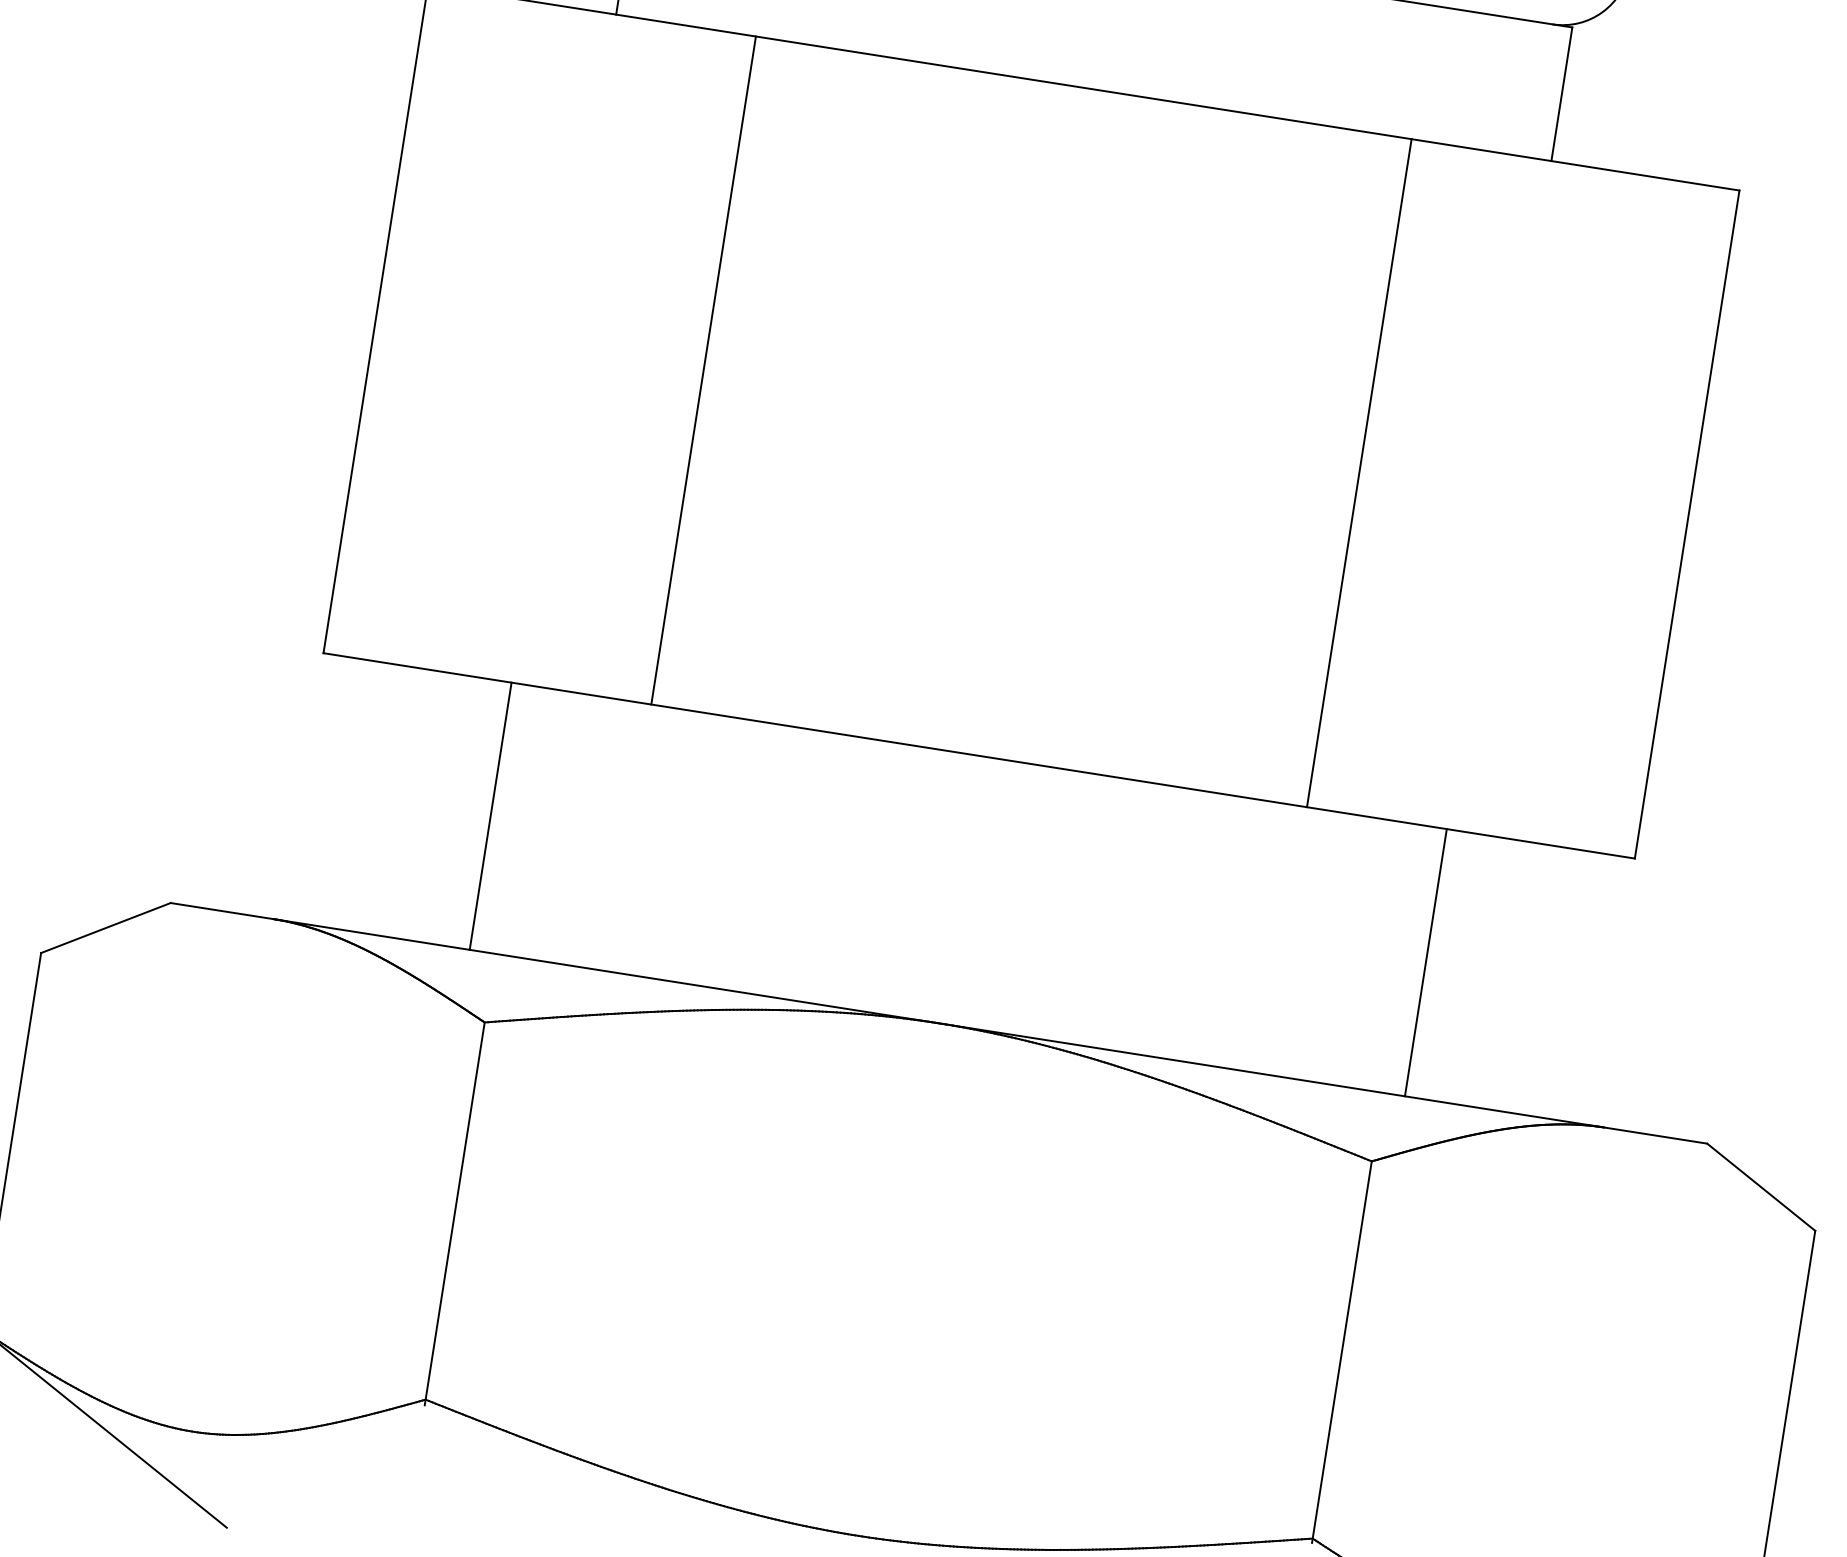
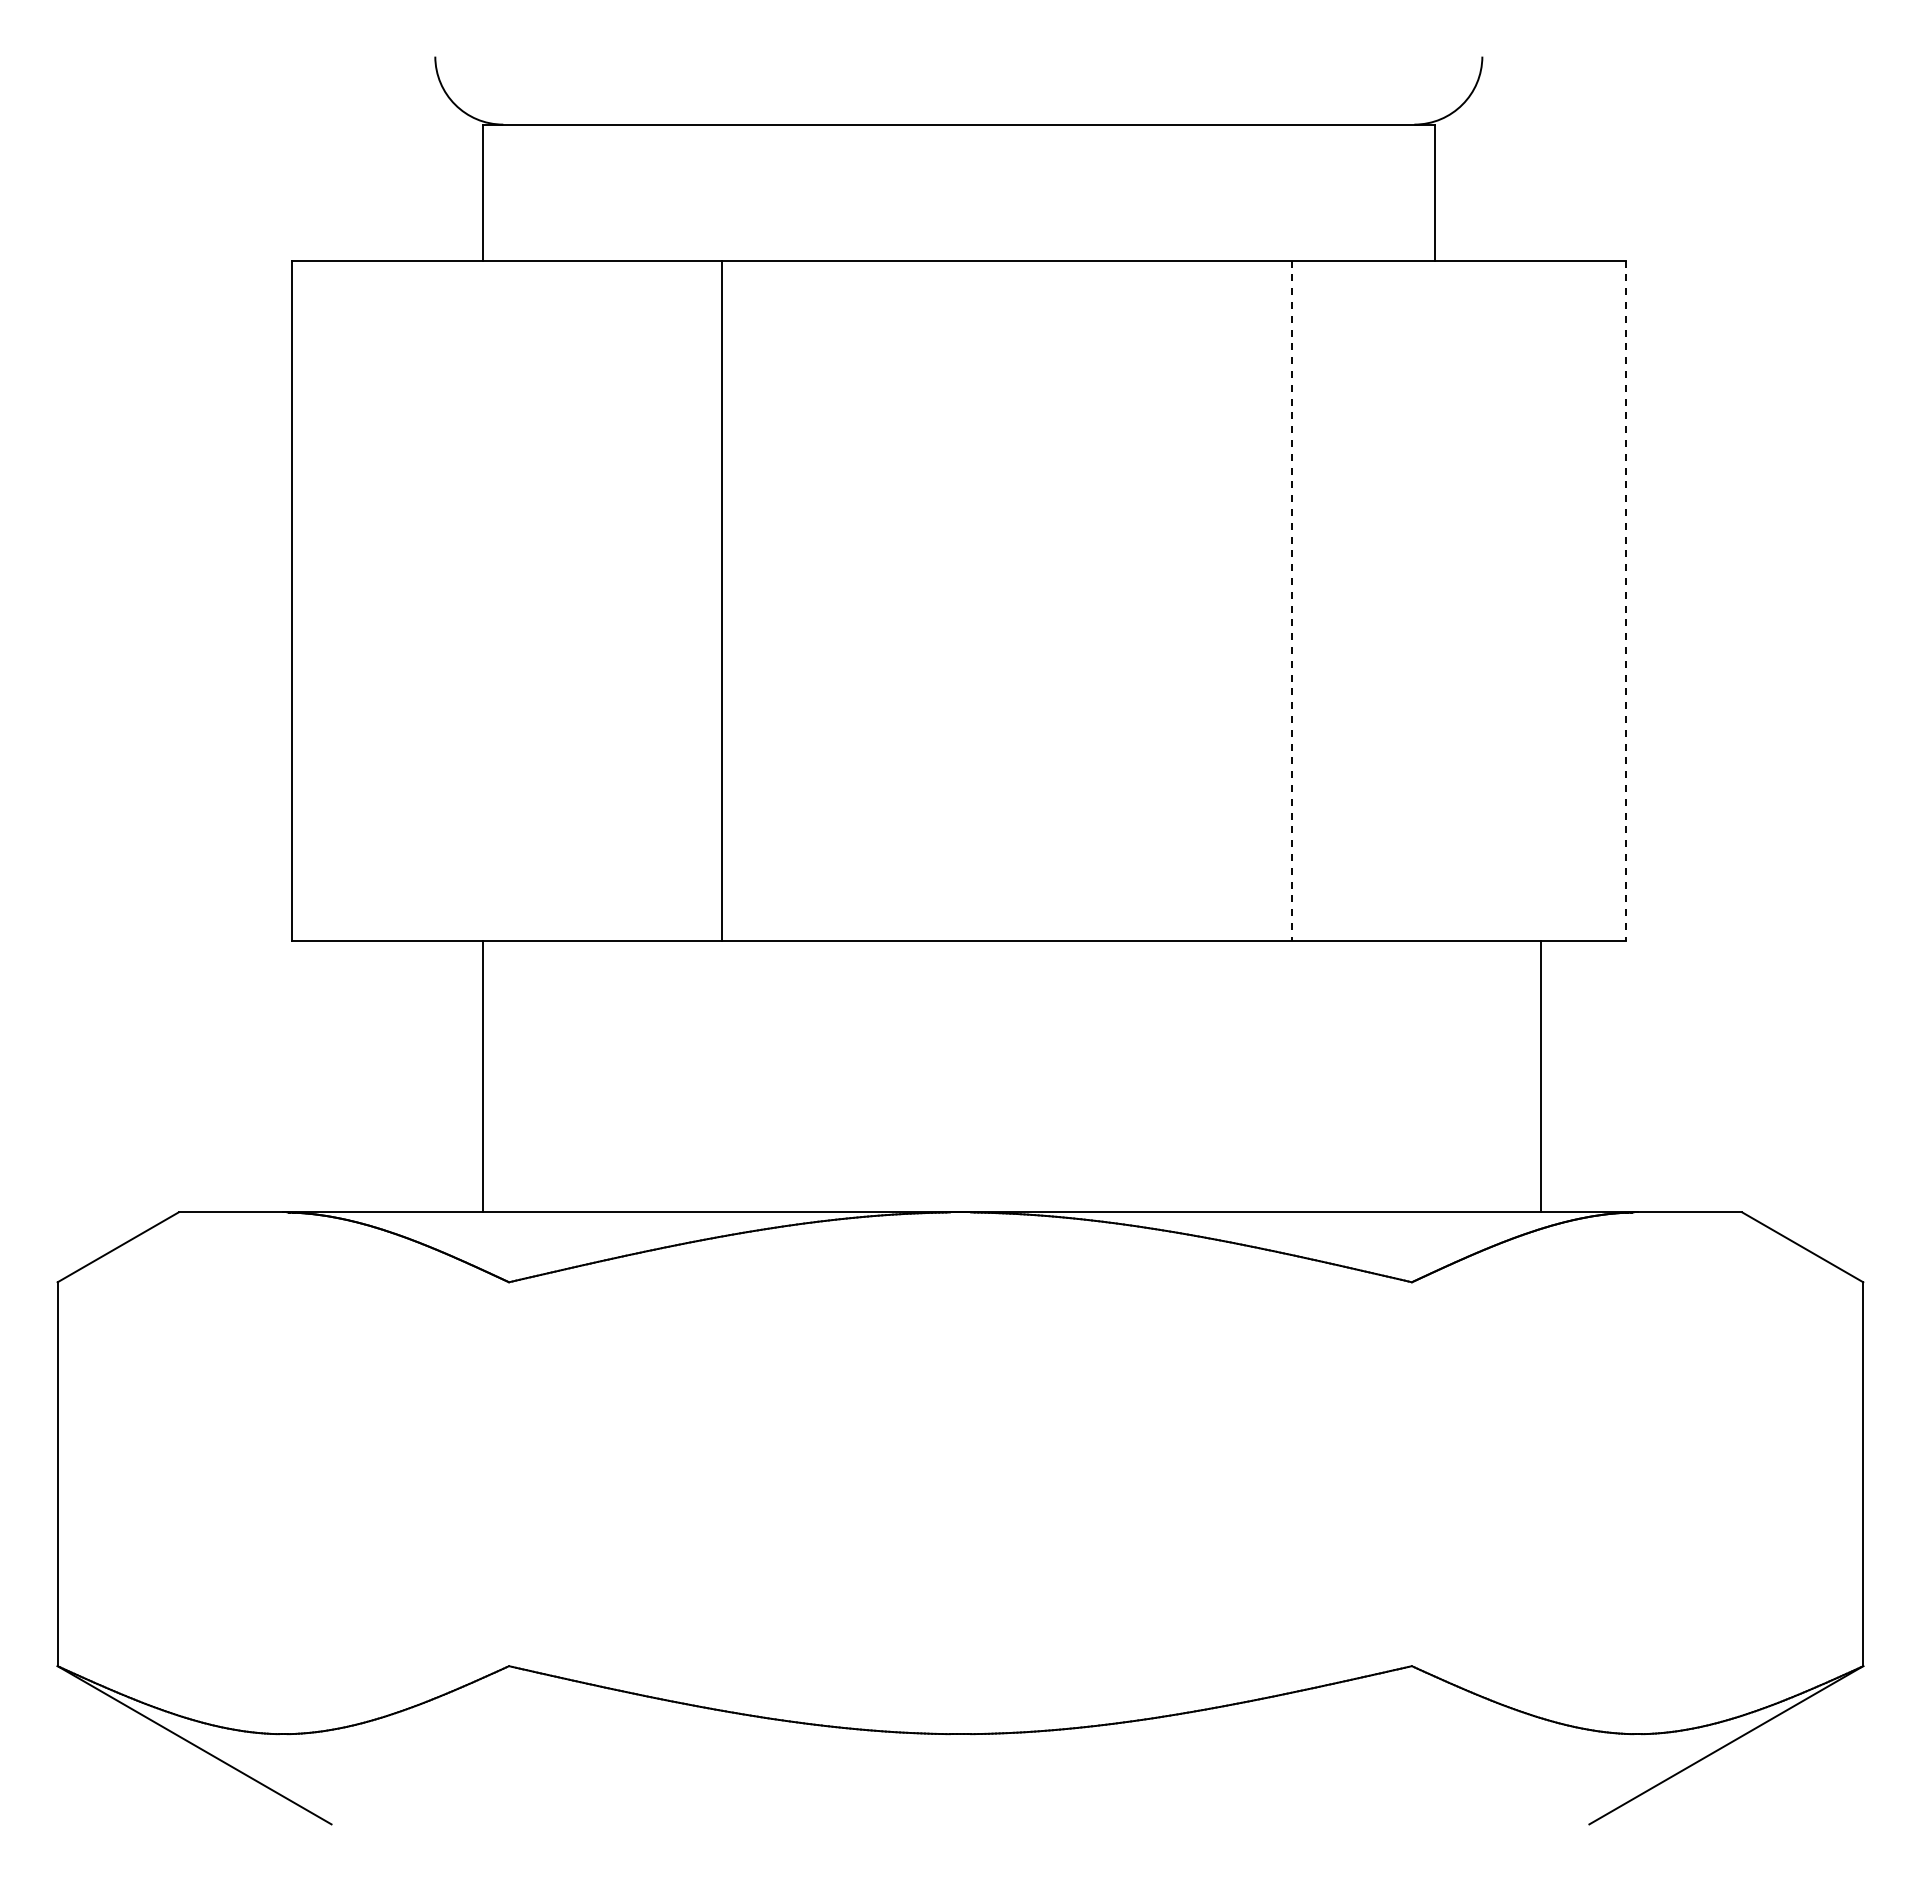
line: (703, 370) -> (722, 600), moved
line: (1359, 473) -> (1292, 600), solid -> dashed
line: (1687, 524) -> (1626, 600), solid -> dashed
line: (1425, 962) -> (1540, 1076), moved
line: (455, 1213) -> (509, 1476), removed
line: (1341, 1352) -> (1411, 1476), removed

